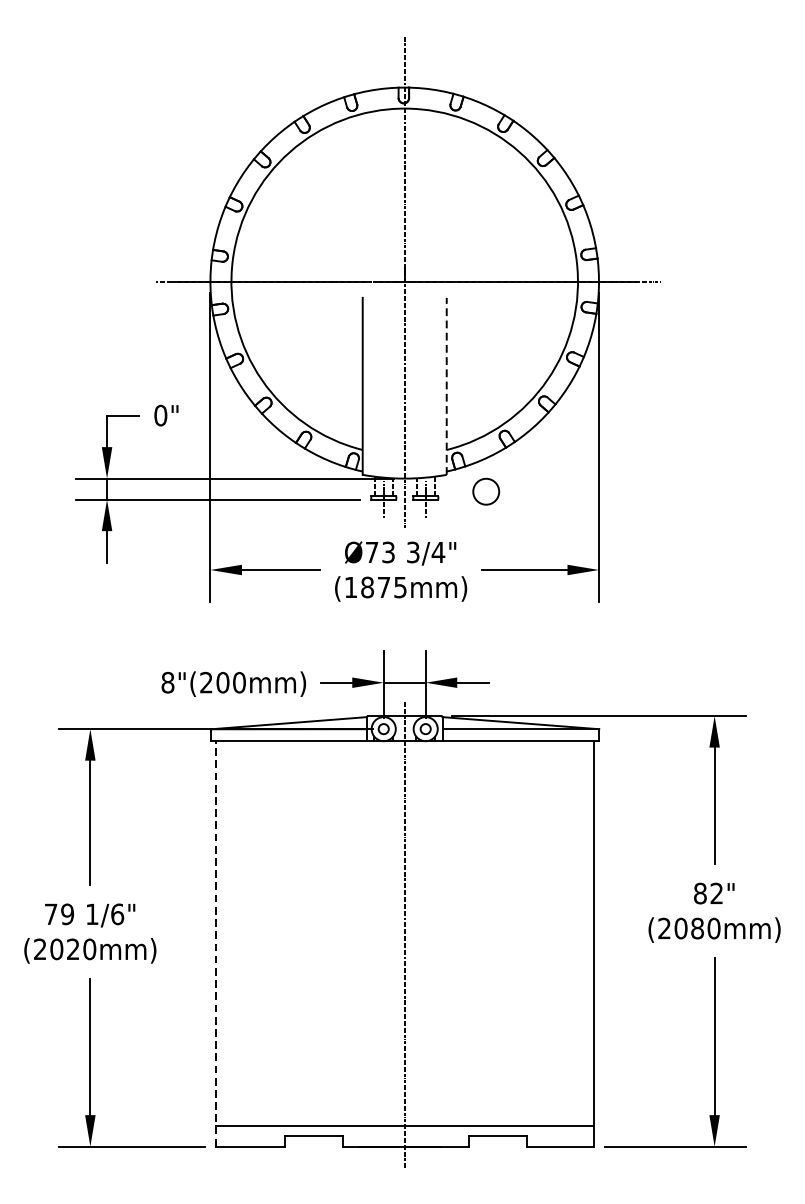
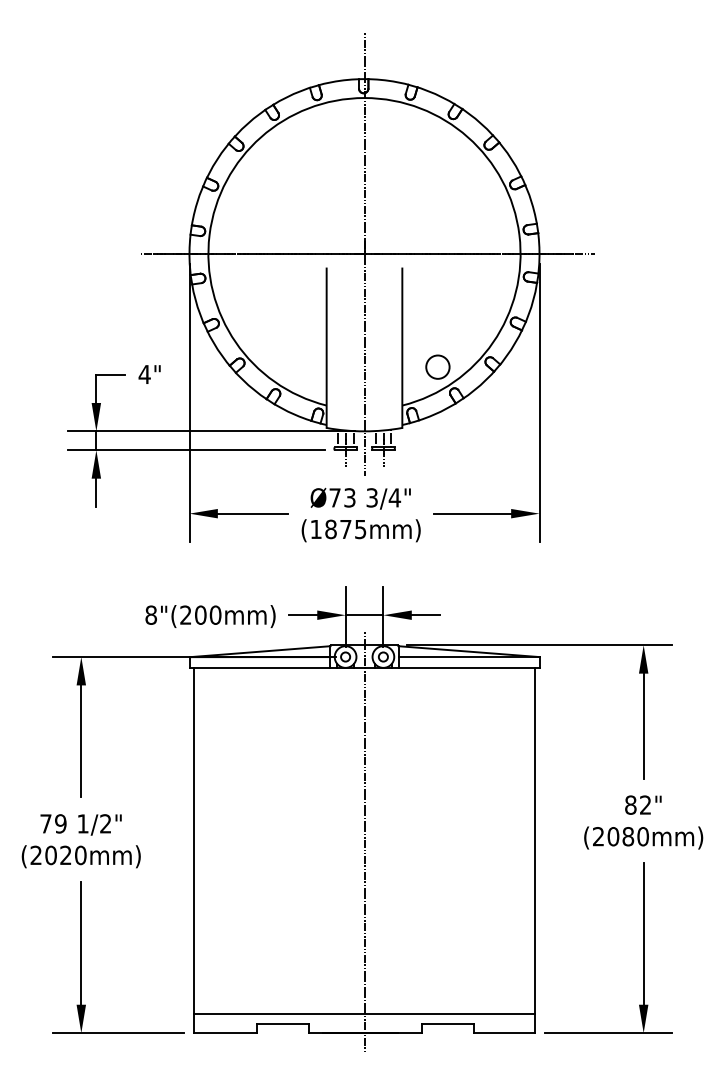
line: (446, 386) -> (402, 348), dashed -> solid
text: (160, 415) -> (144, 374), 0" -> 4"
circle: (485, 490) -> (437, 366), moved
text: (117, 913) -> (105, 823), 1/6" -> 1/2"
line: (216, 943) -> (194, 850), dashed -> solid

